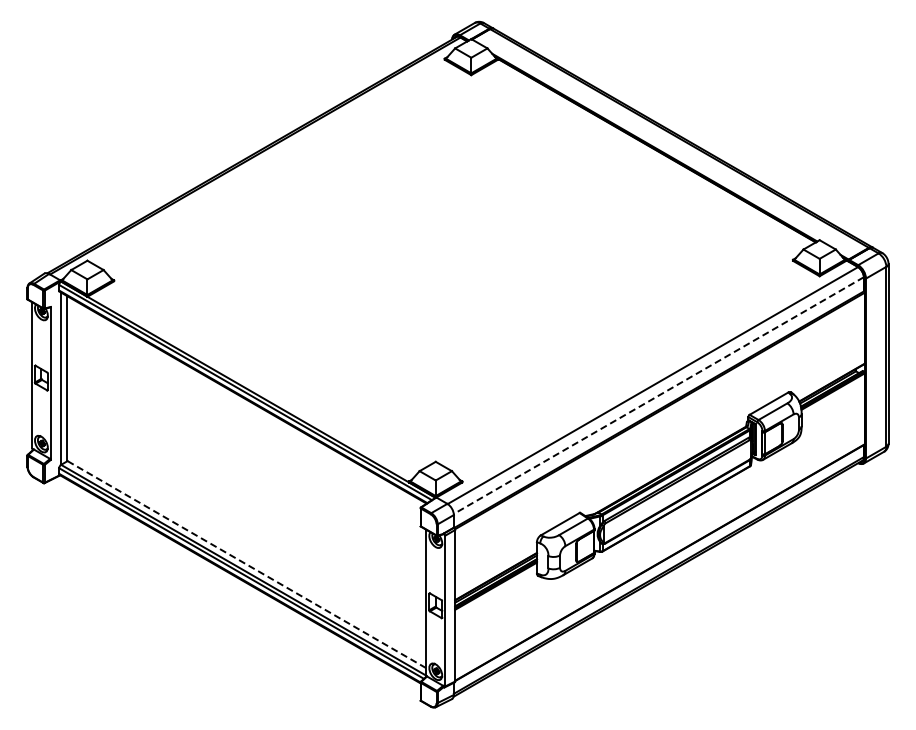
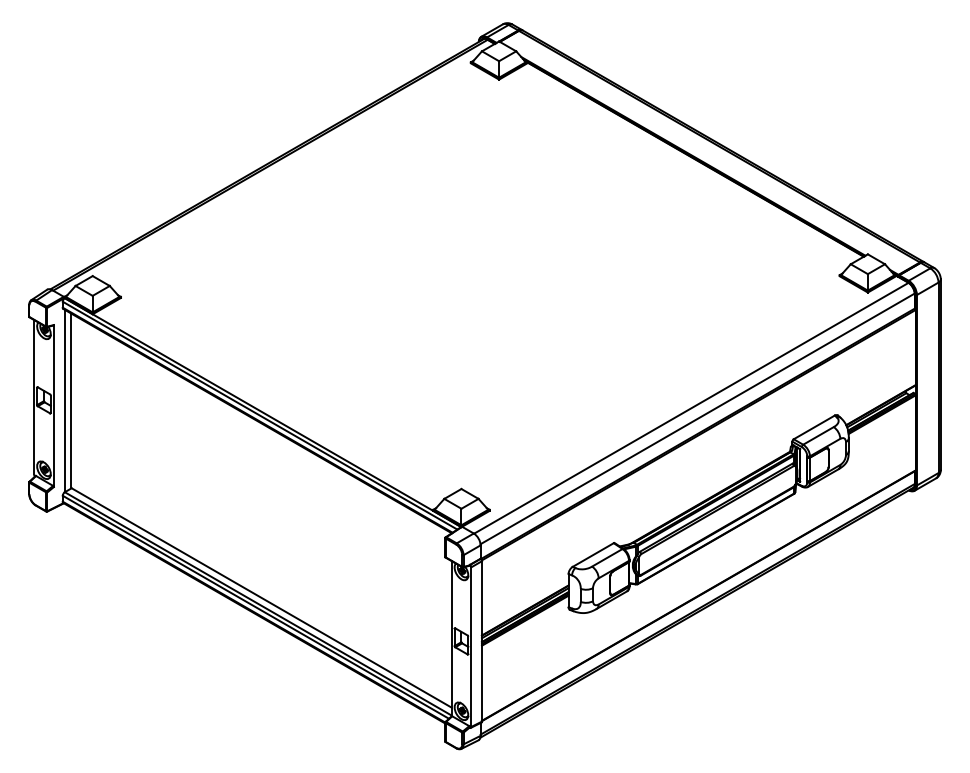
line: (658, 395) -> (697, 418), dashed -> solid
line: (247, 564) -> (262, 597), dashed -> solid

